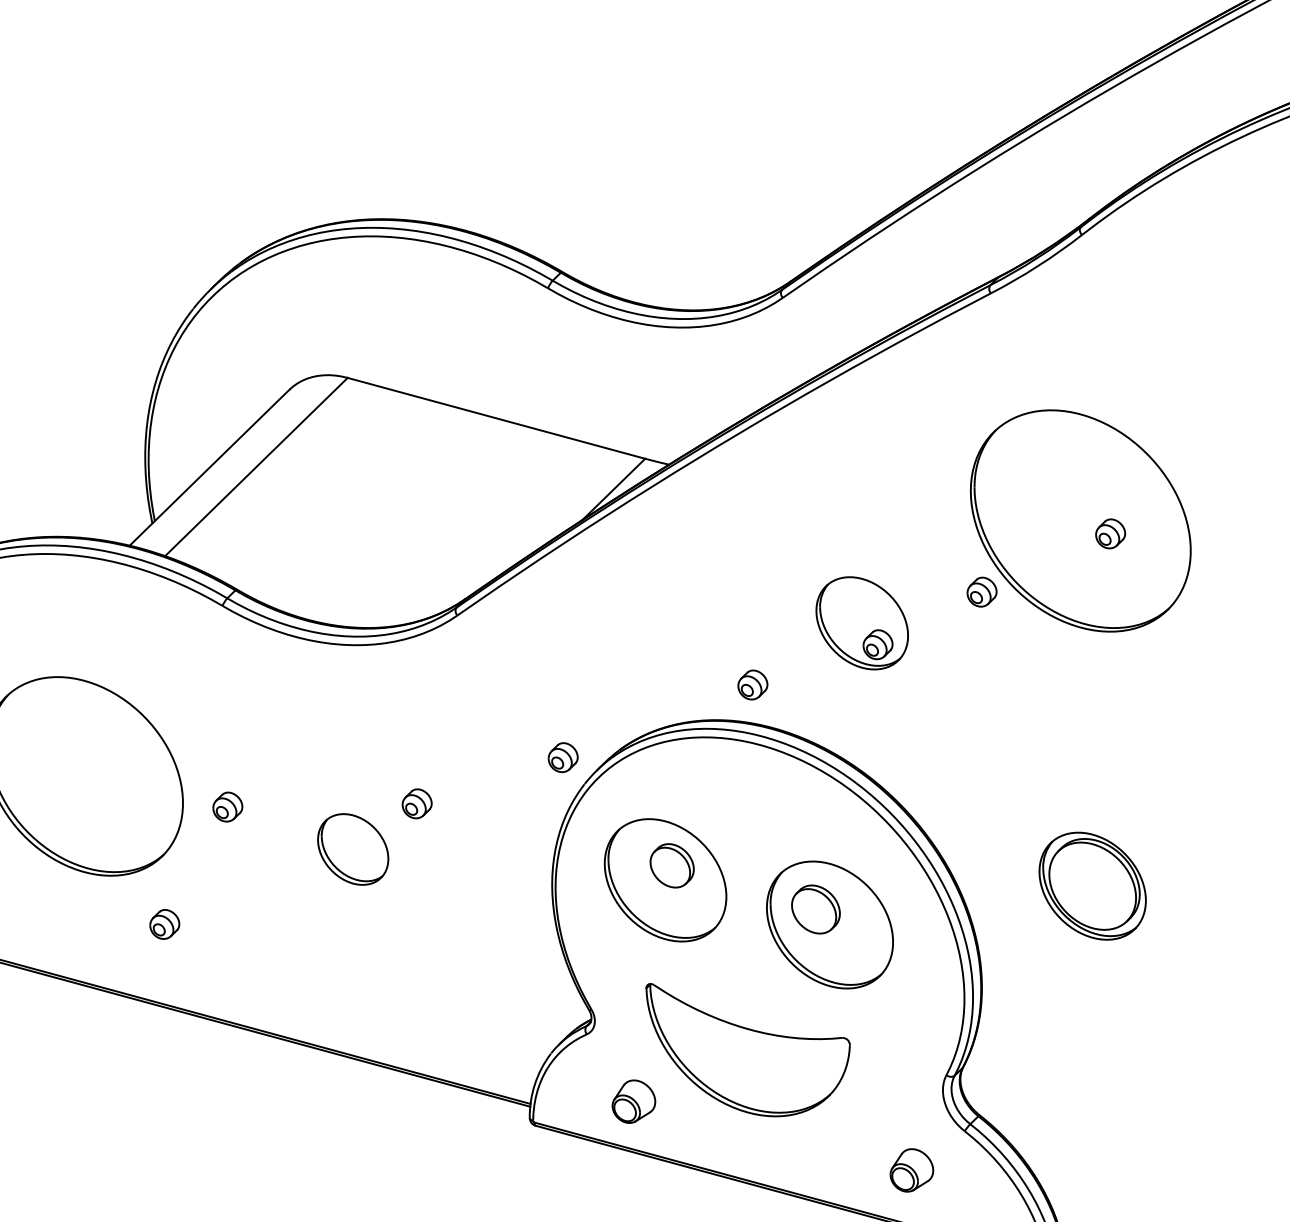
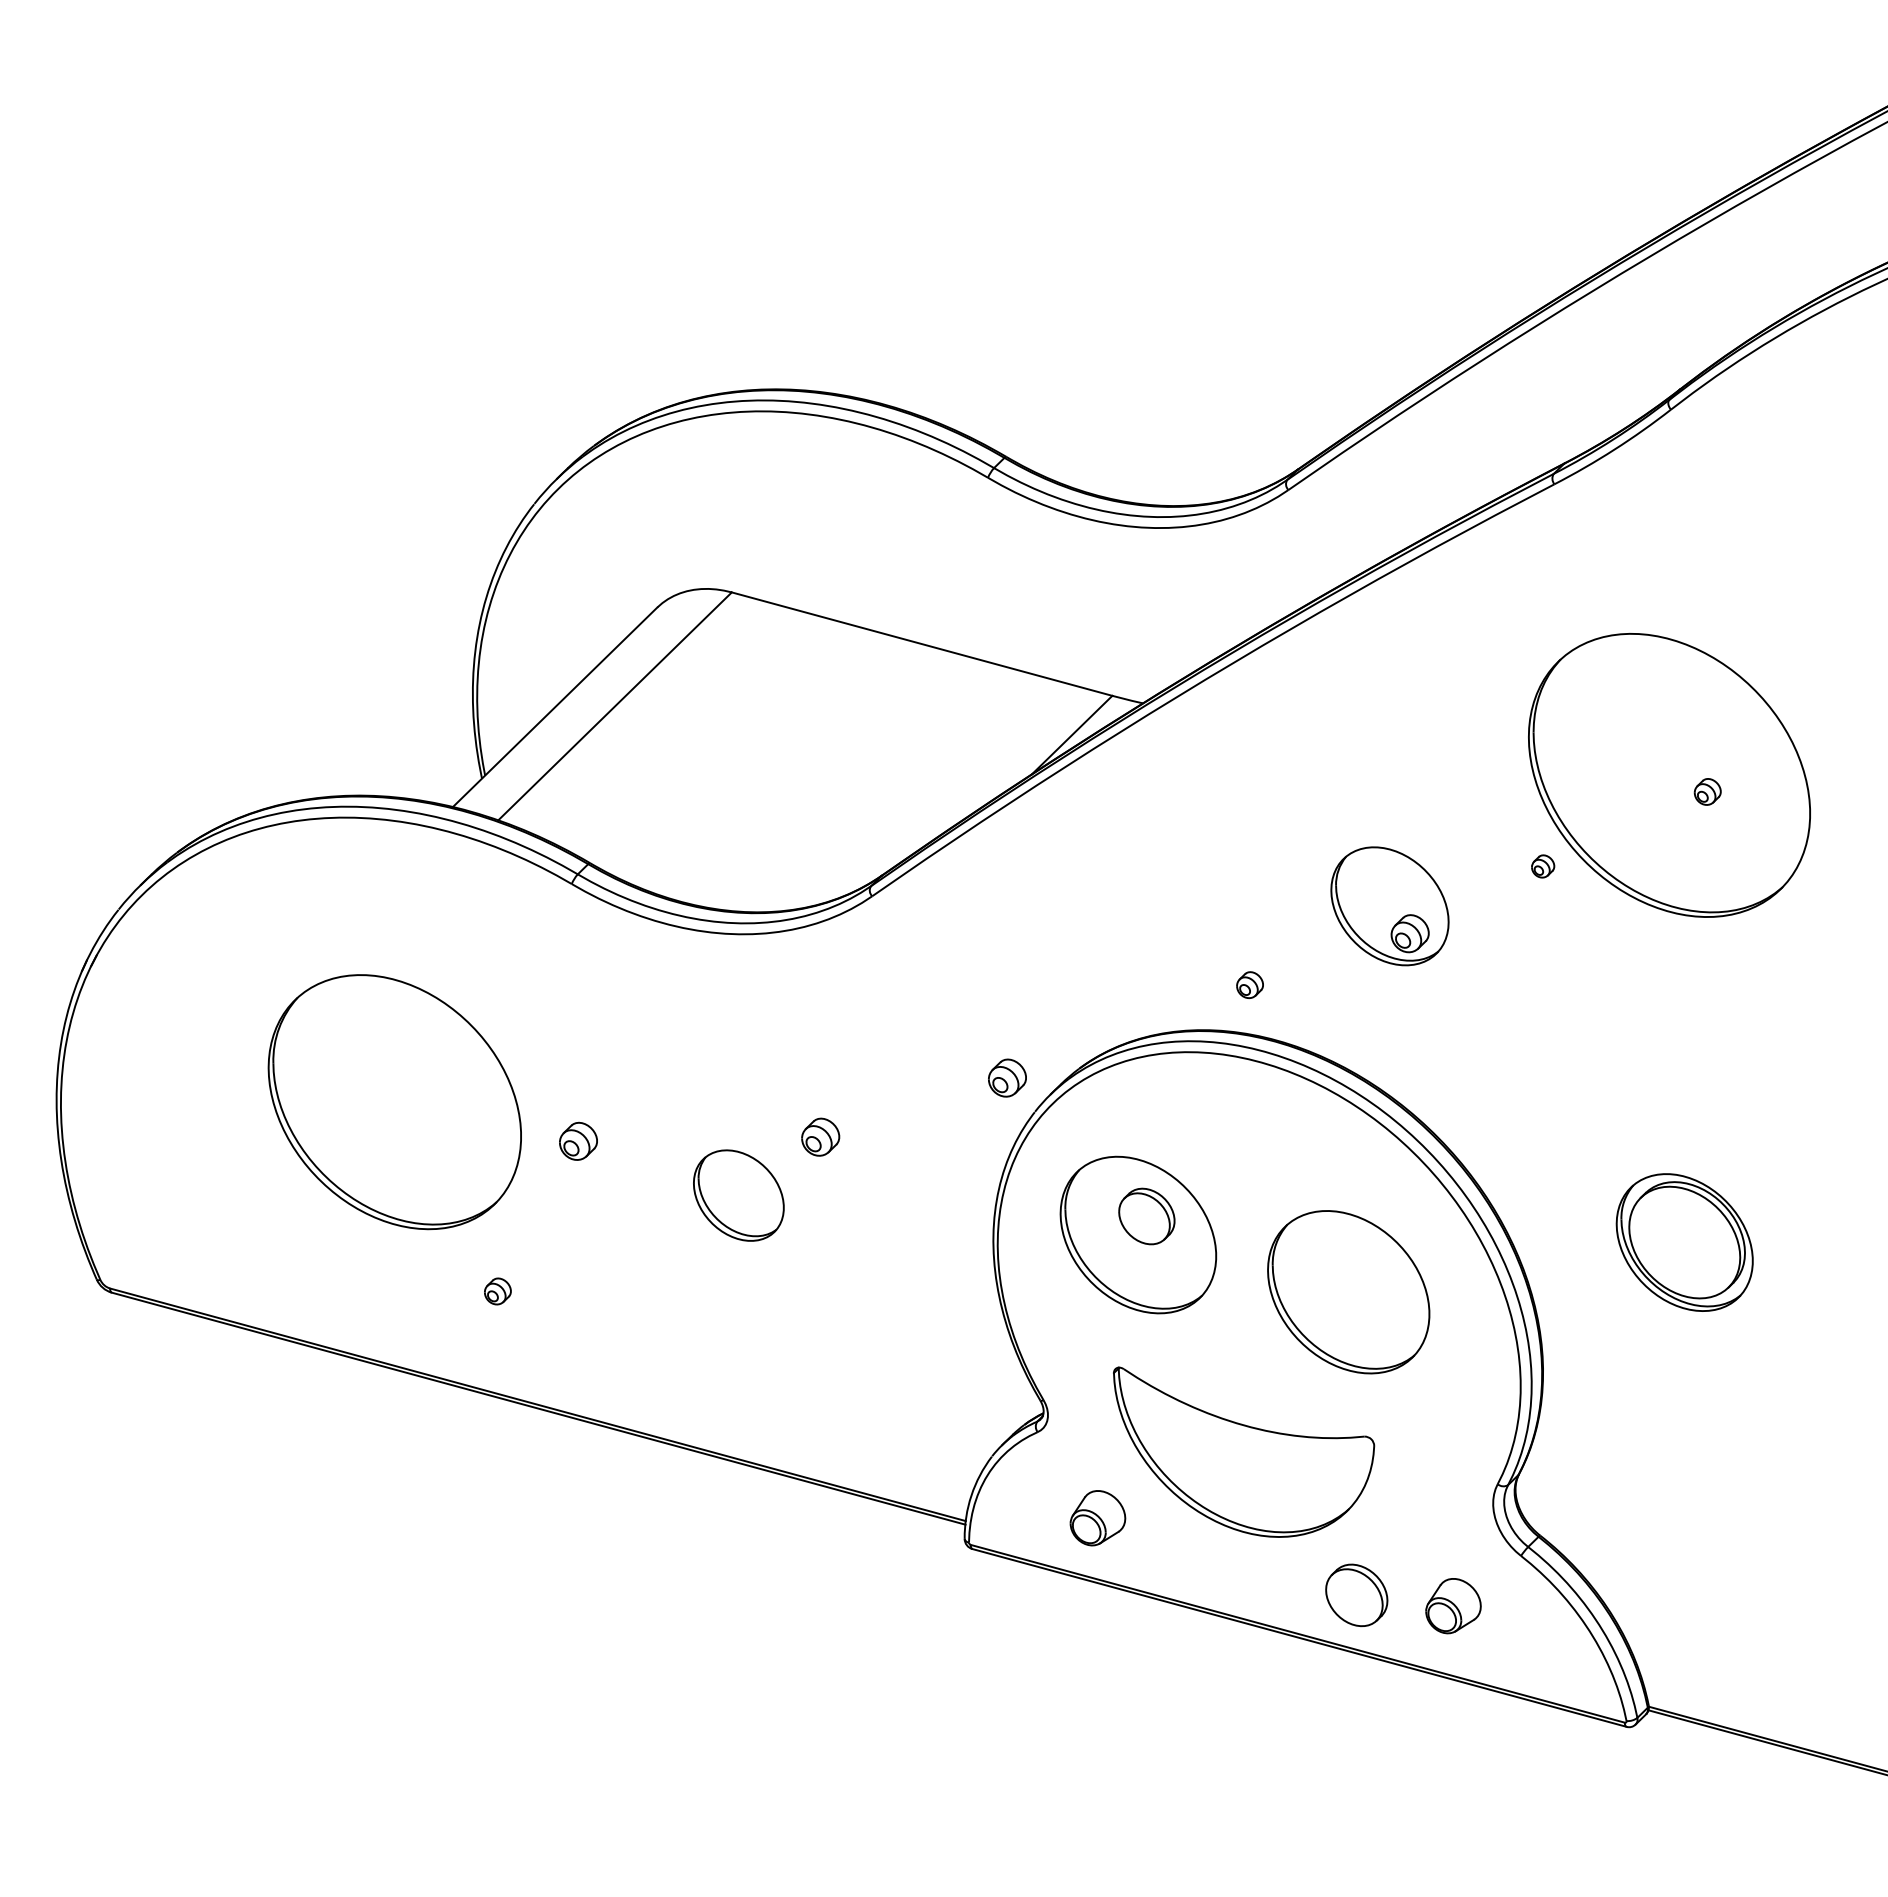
part: (1110, 533) -> (1707, 791), size x0.7
part: (981, 592) -> (1542, 866), size x0.6
part: (752, 684) -> (1249, 984), size x0.7
part: (815, 909) -> (1356, 1595), moved
part: (164, 924) -> (497, 1291), size x0.7

